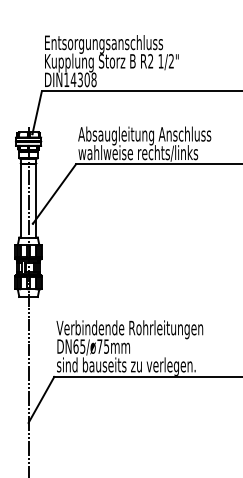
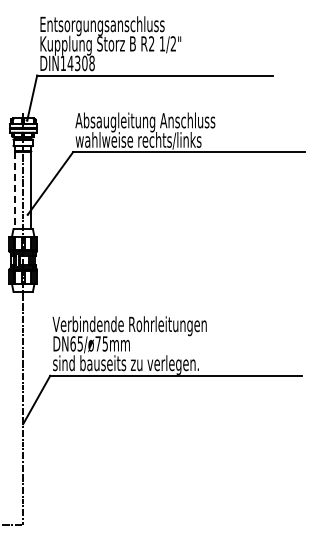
line: (21, 200) -> (15, 190), solid -> dashed

